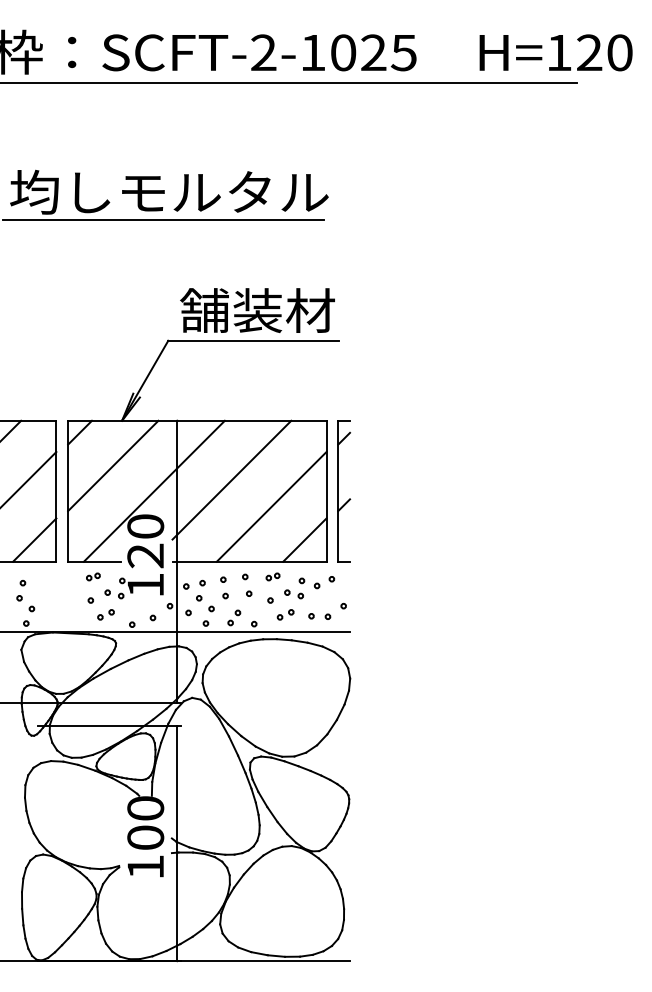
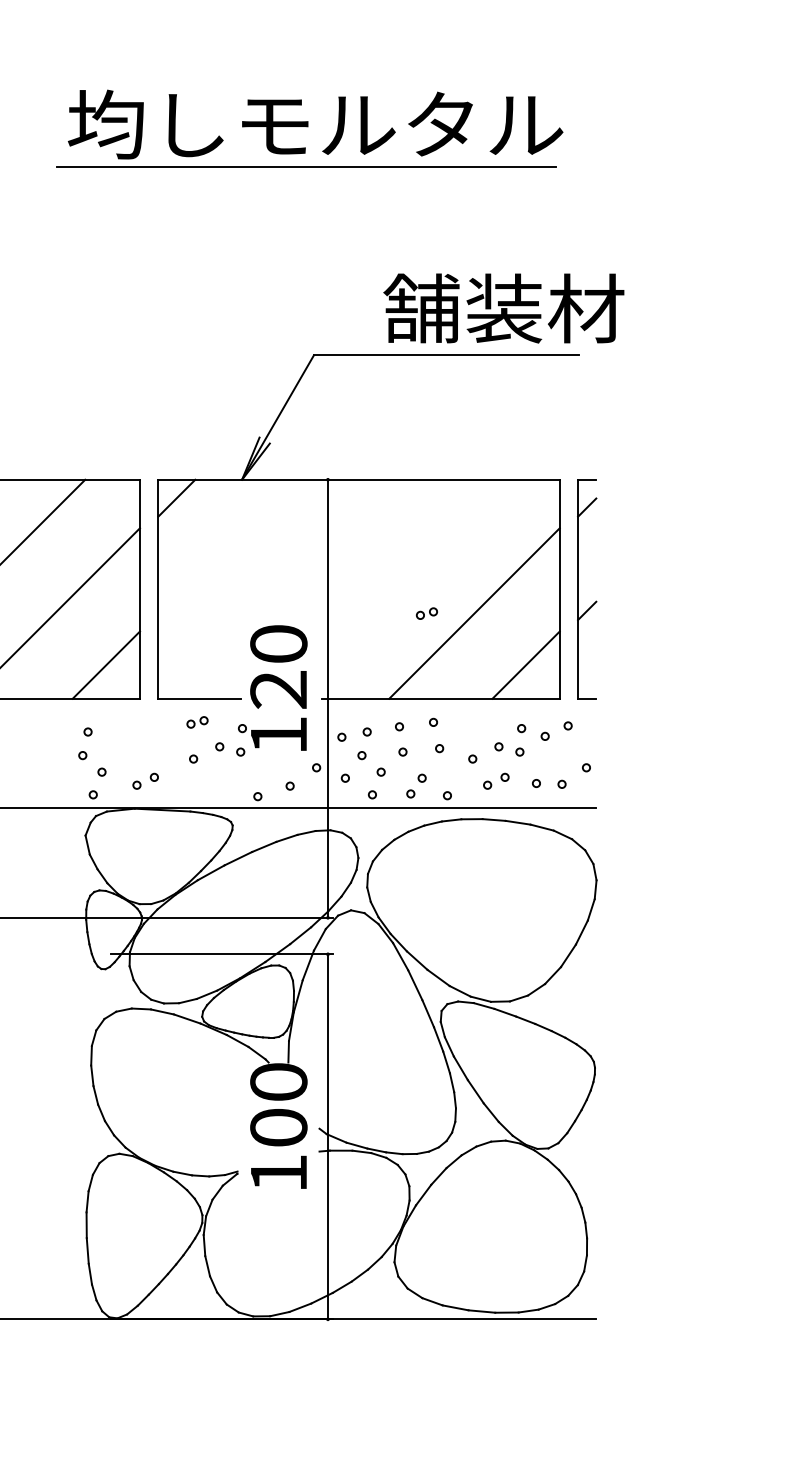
text: (257, 310) -> (503, 308), moved
line: (113, 465) -> (228, 549), removed
line: (231, 479) -> (412, 570), removed
line: (153, 490) -> (290, 588), removed
part: (272, 576) -> (426, 612), moved
part: (105, 614) -> (144, 780), moved

